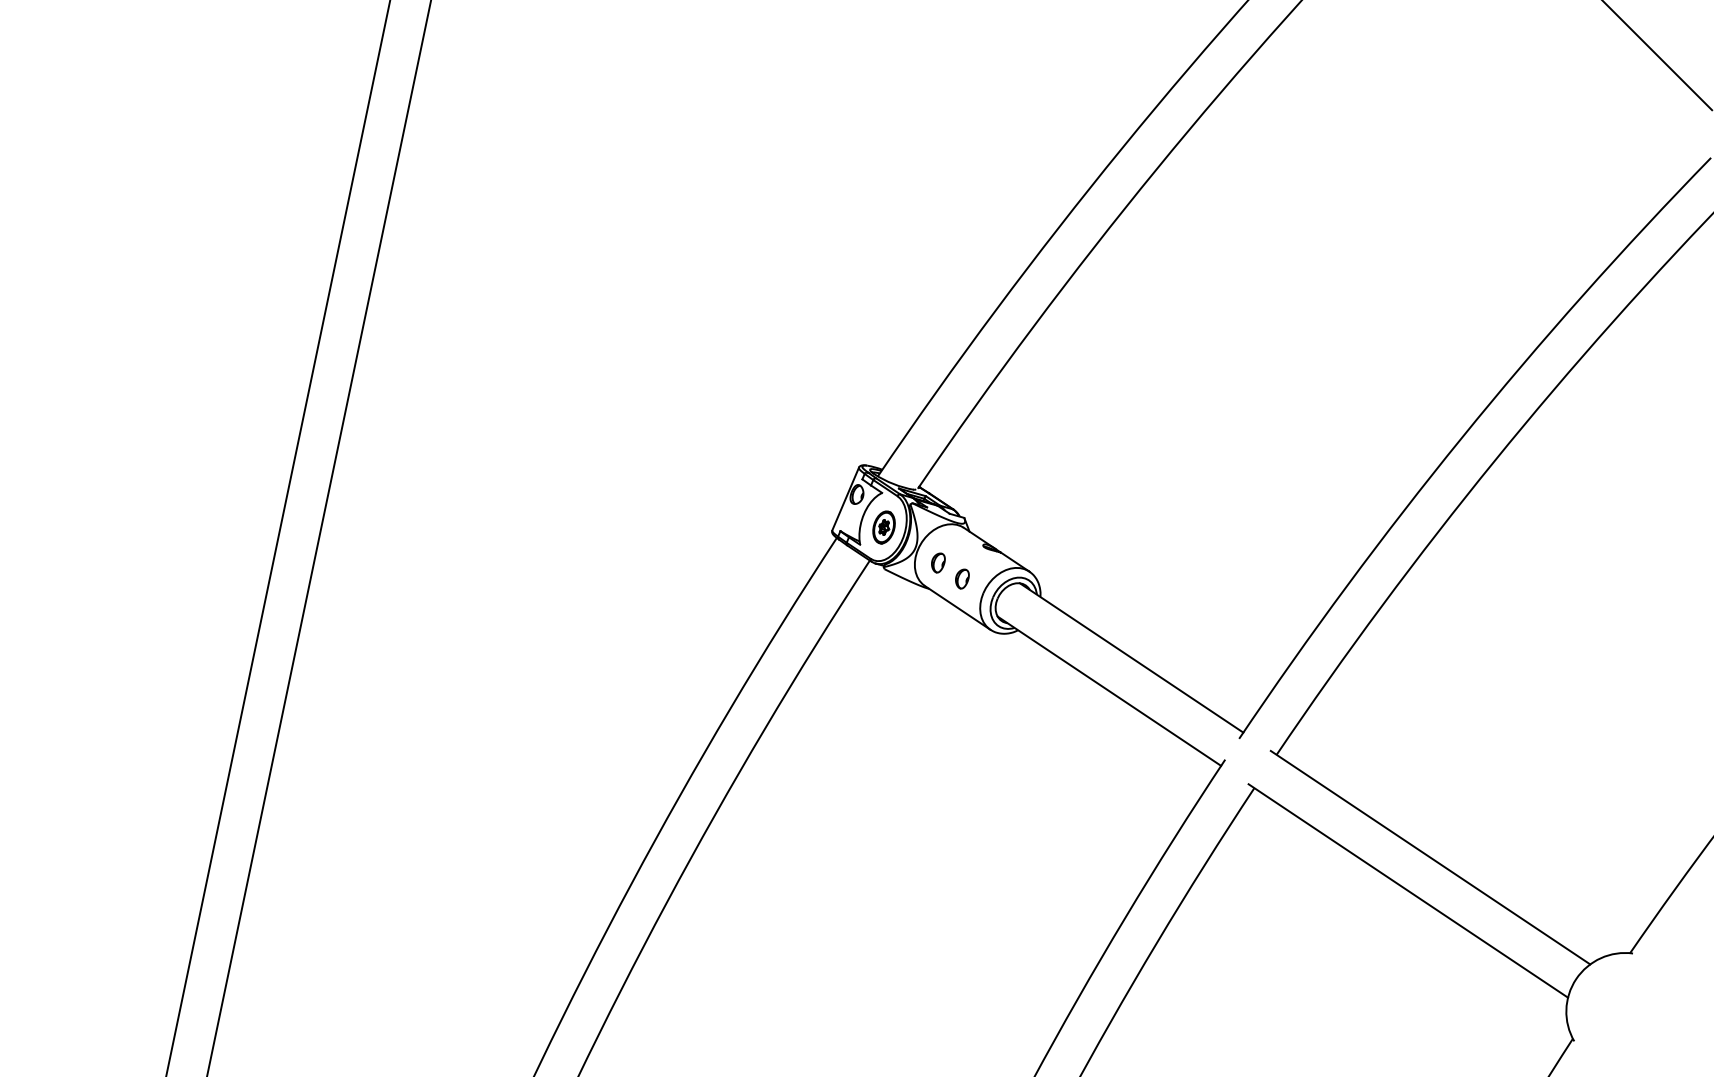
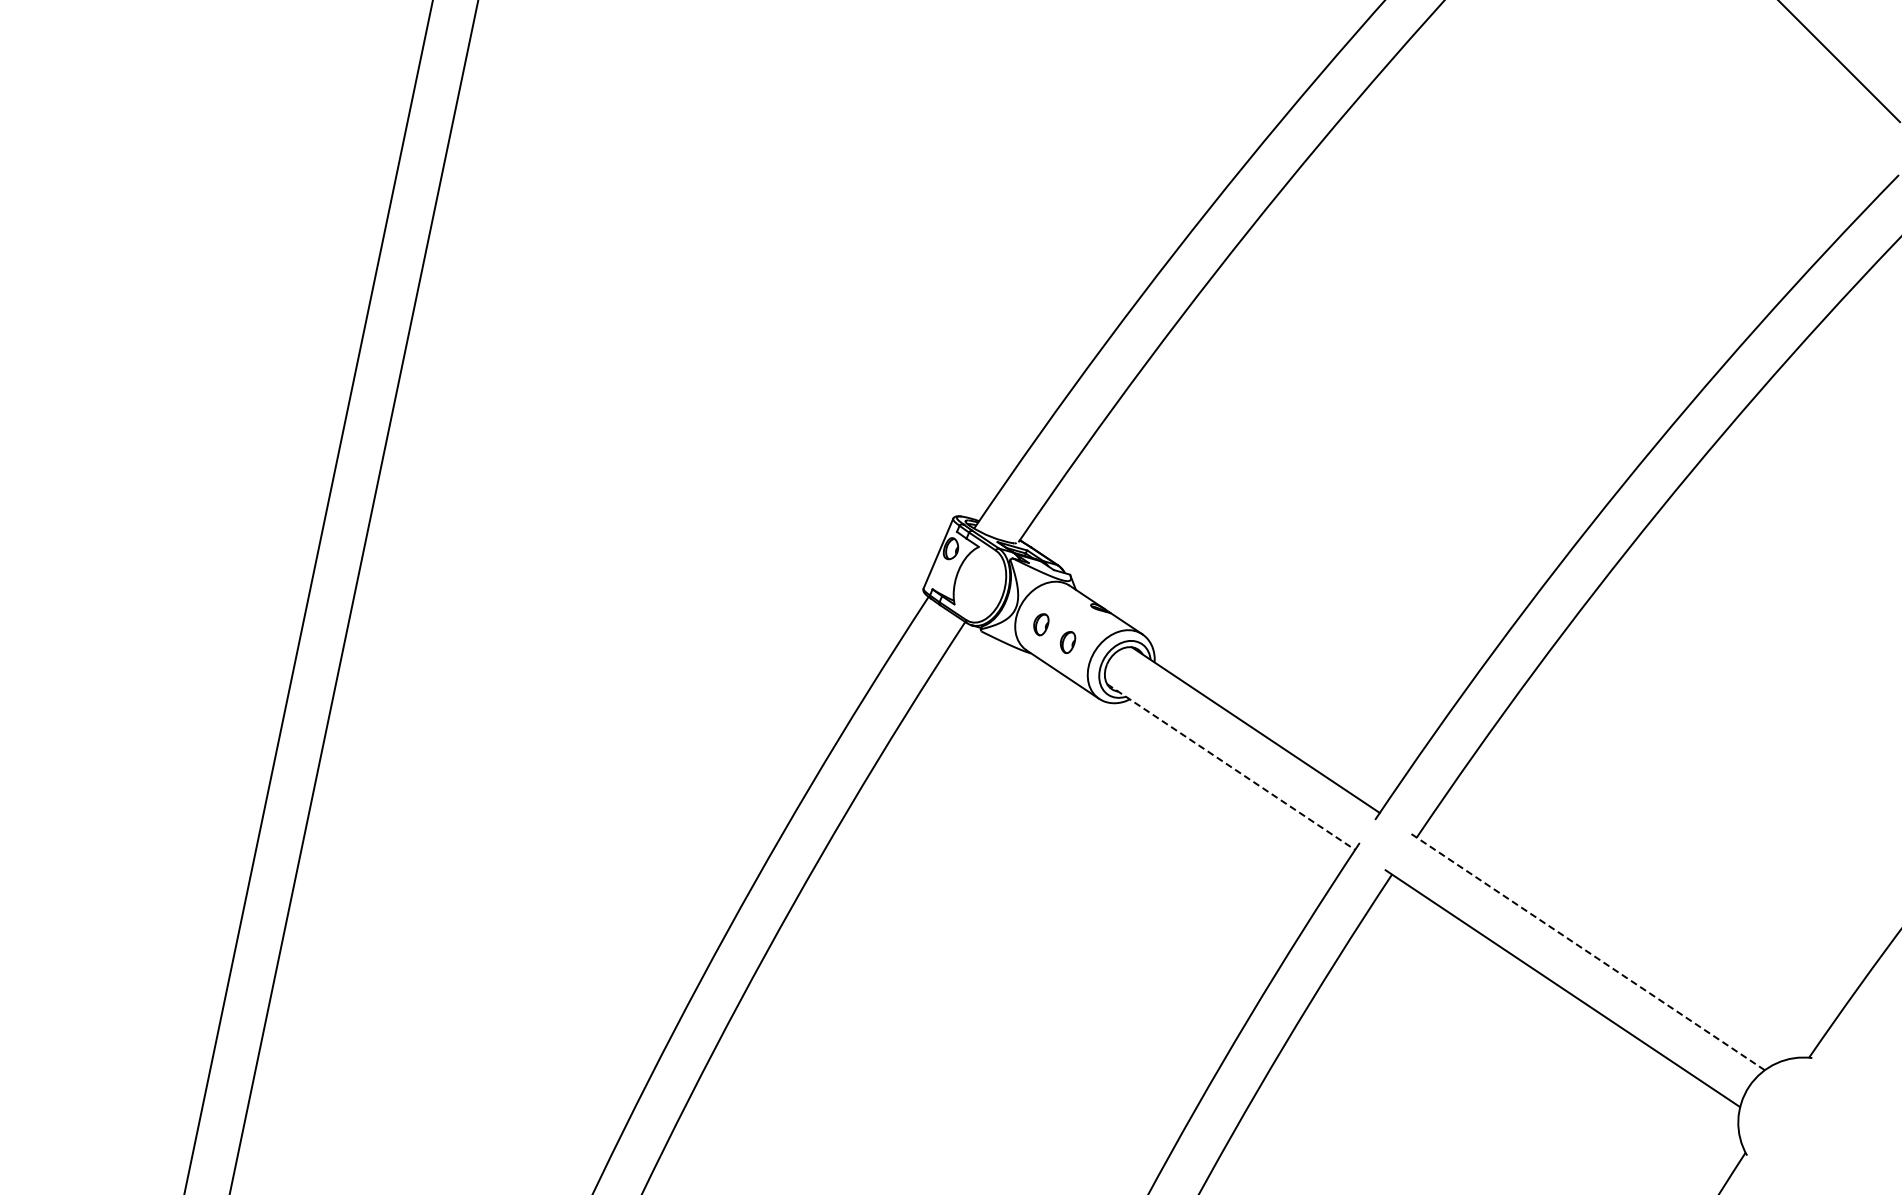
part: (883, 527) -> (980, 585), removed
line: (1109, 691) -> (1231, 767), solid -> dashed
line: (1430, 857) -> (1587, 951), solid -> dashed

